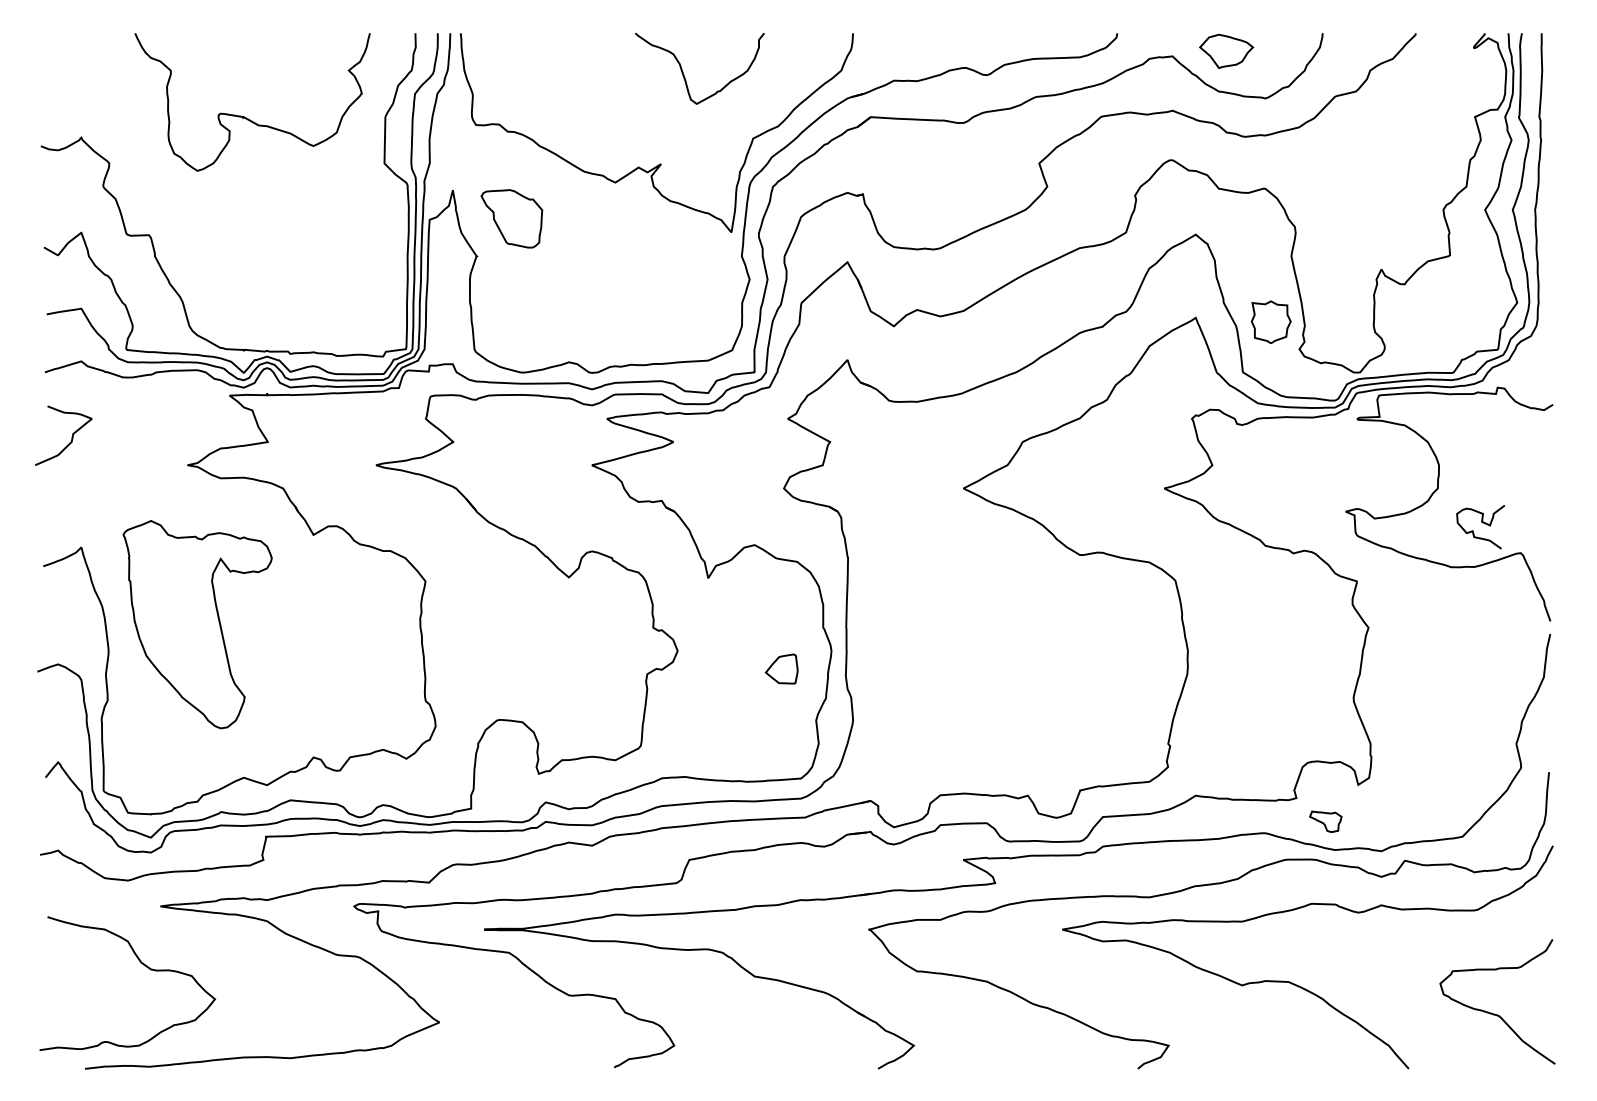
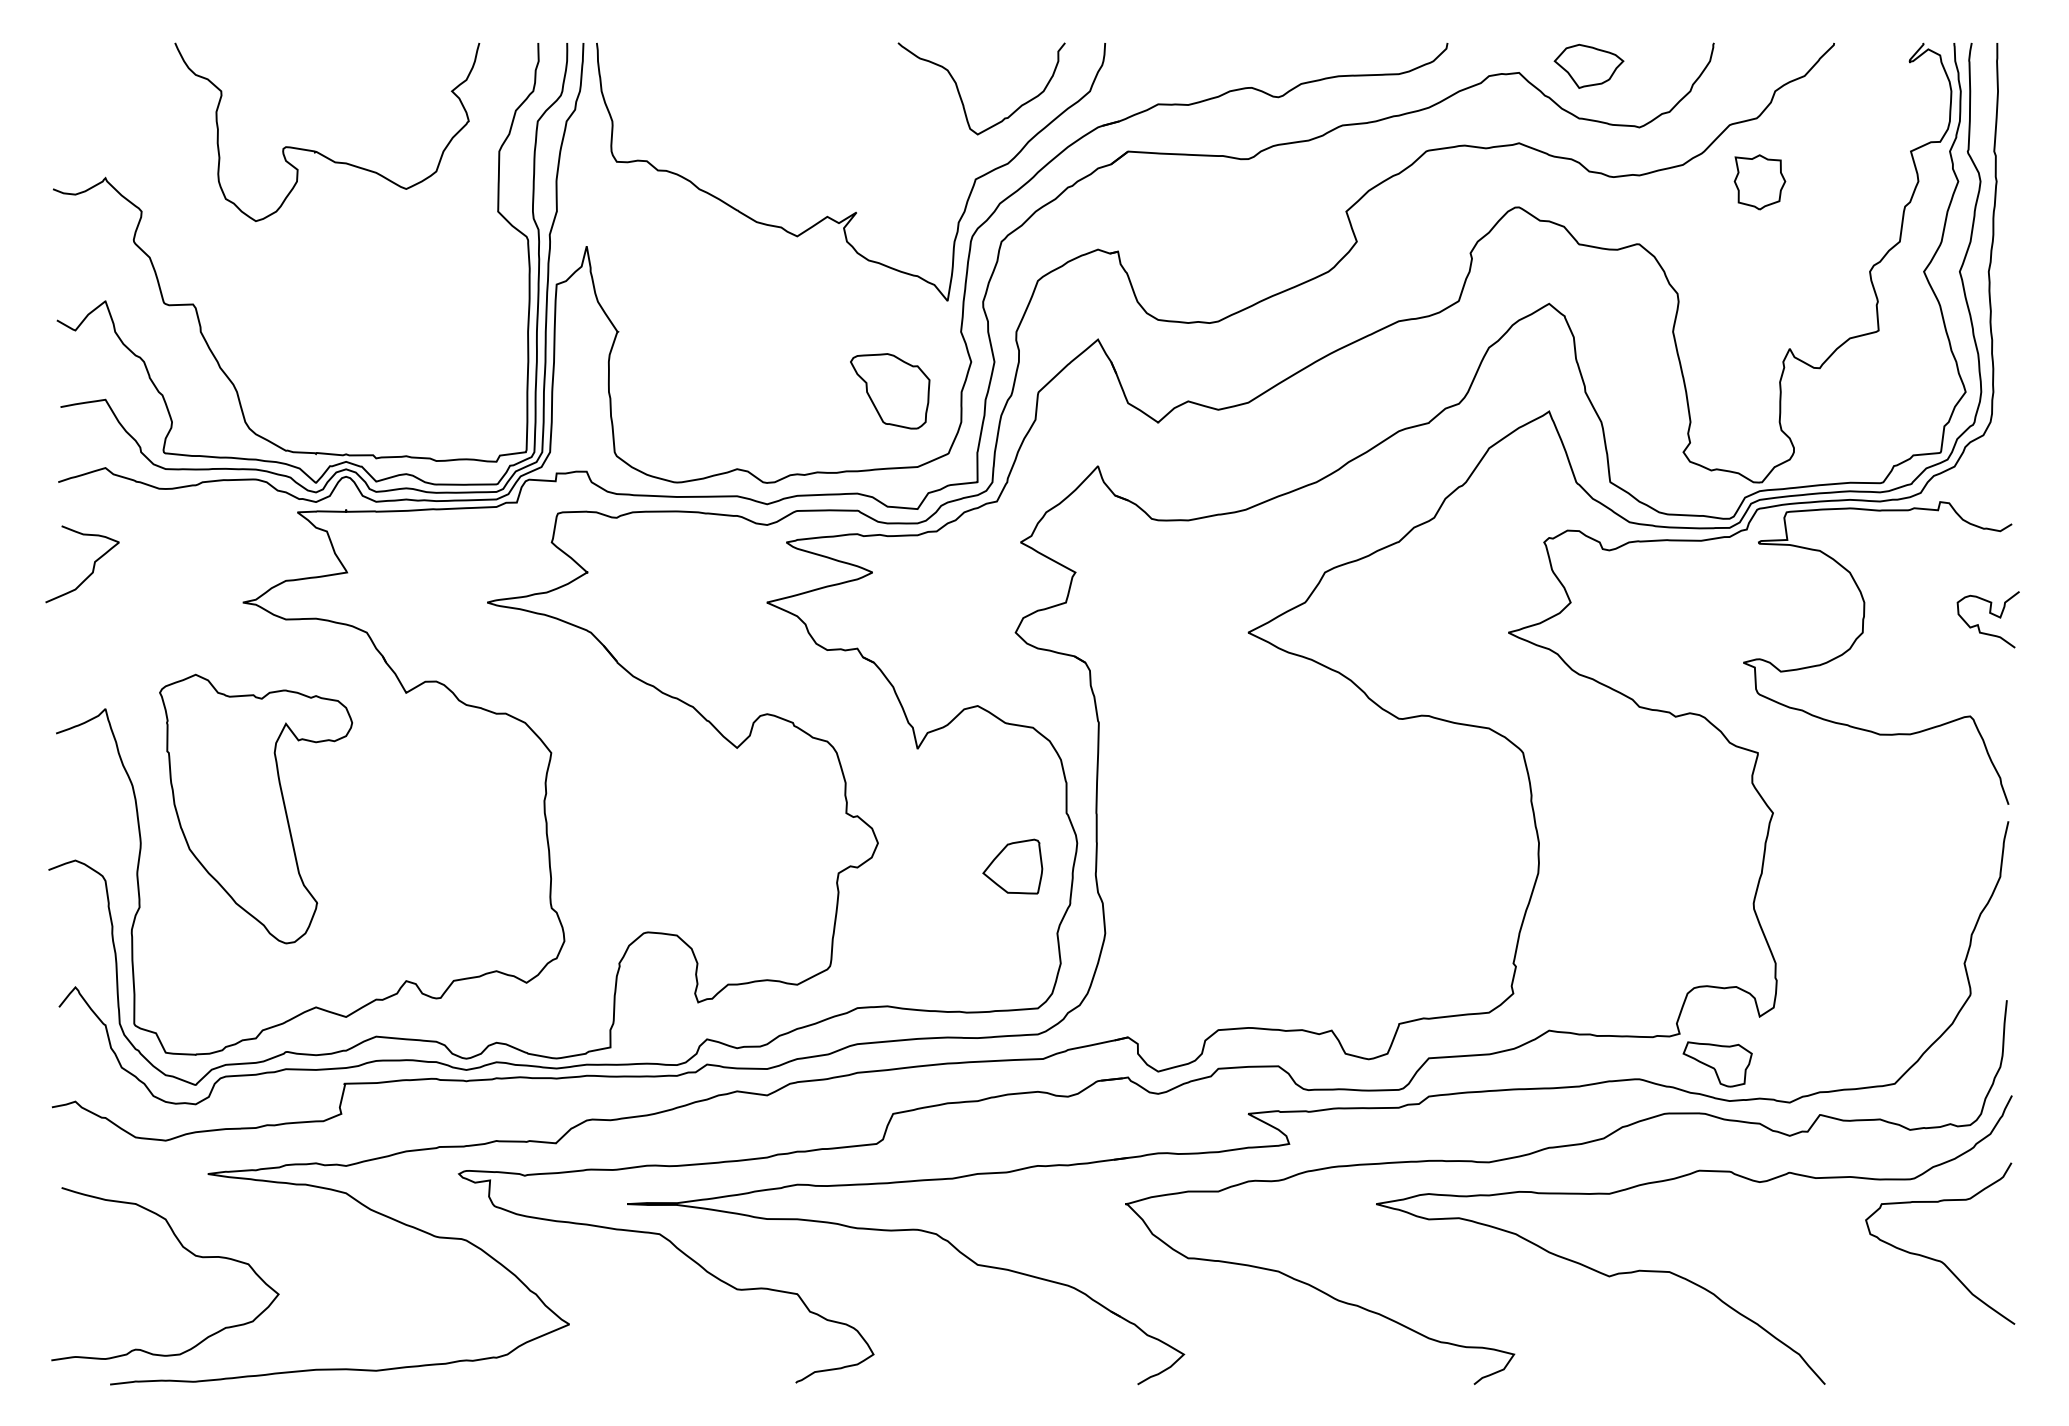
curve: (684, 74) -> (961, 96), moved
part: (512, 218) -> (890, 391), moved
part: (1270, 322) -> (1759, 182), moved
curve: (1482, 523) -> (1990, 614), moved
part: (781, 668) -> (1012, 866), size x1.43
part: (1325, 821) -> (1717, 1064), size x1.67
curve: (1493, 1013) -> (1934, 1258), moved

